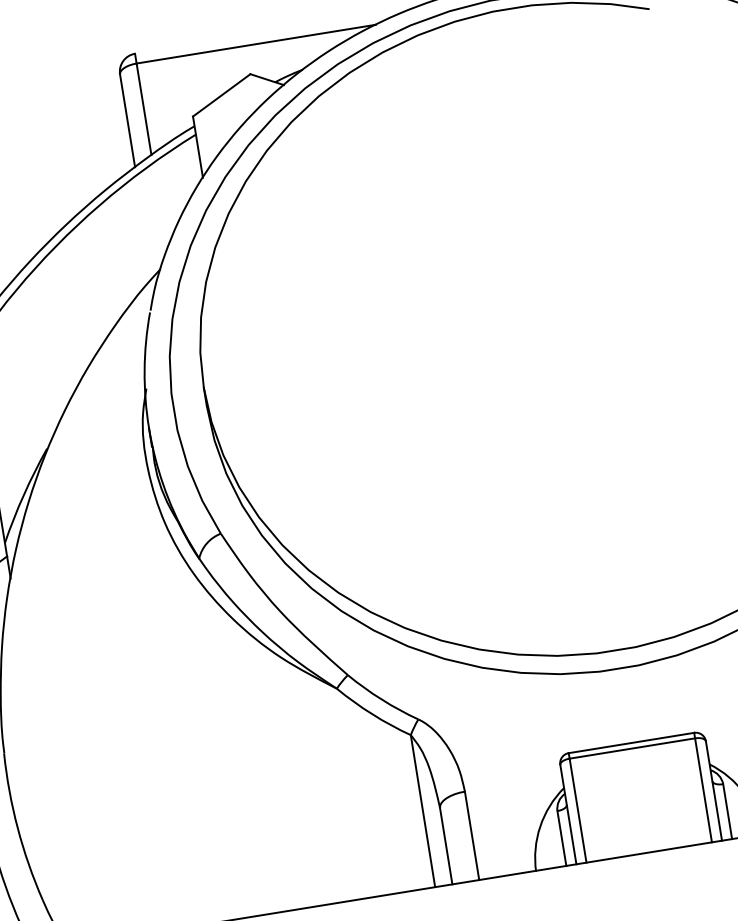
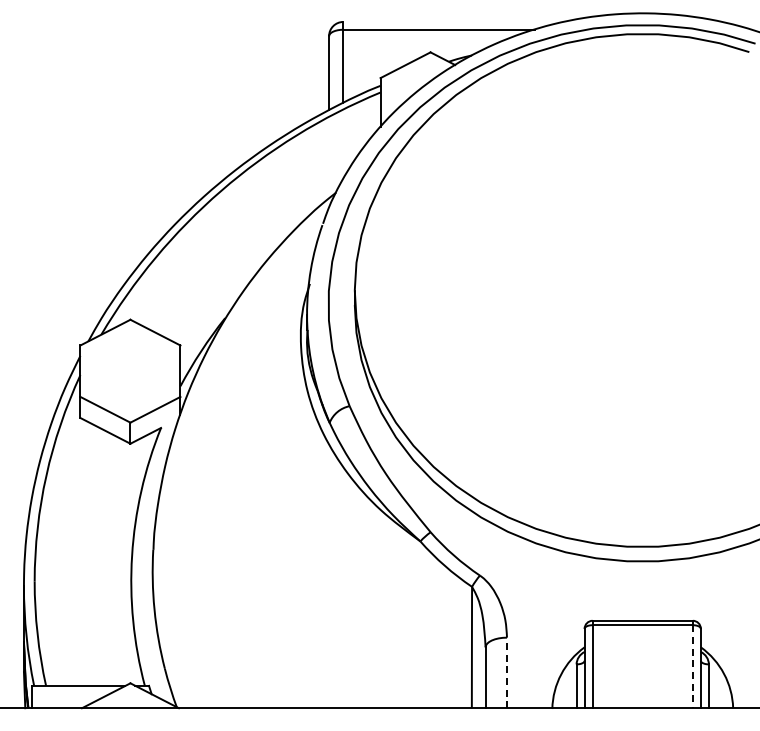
line: (703, 790) -> (692, 666), solid -> dashed
line: (472, 835) -> (507, 672), solid -> dashed

